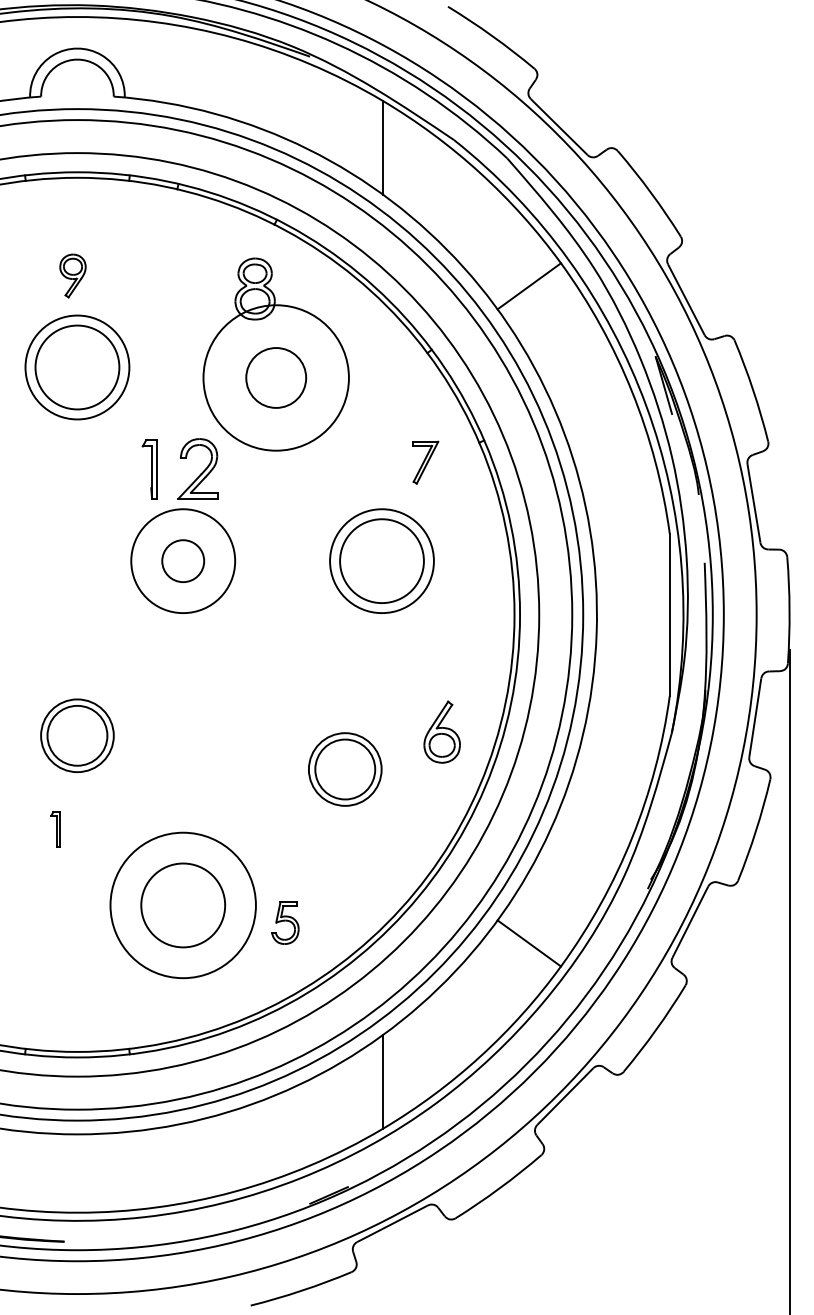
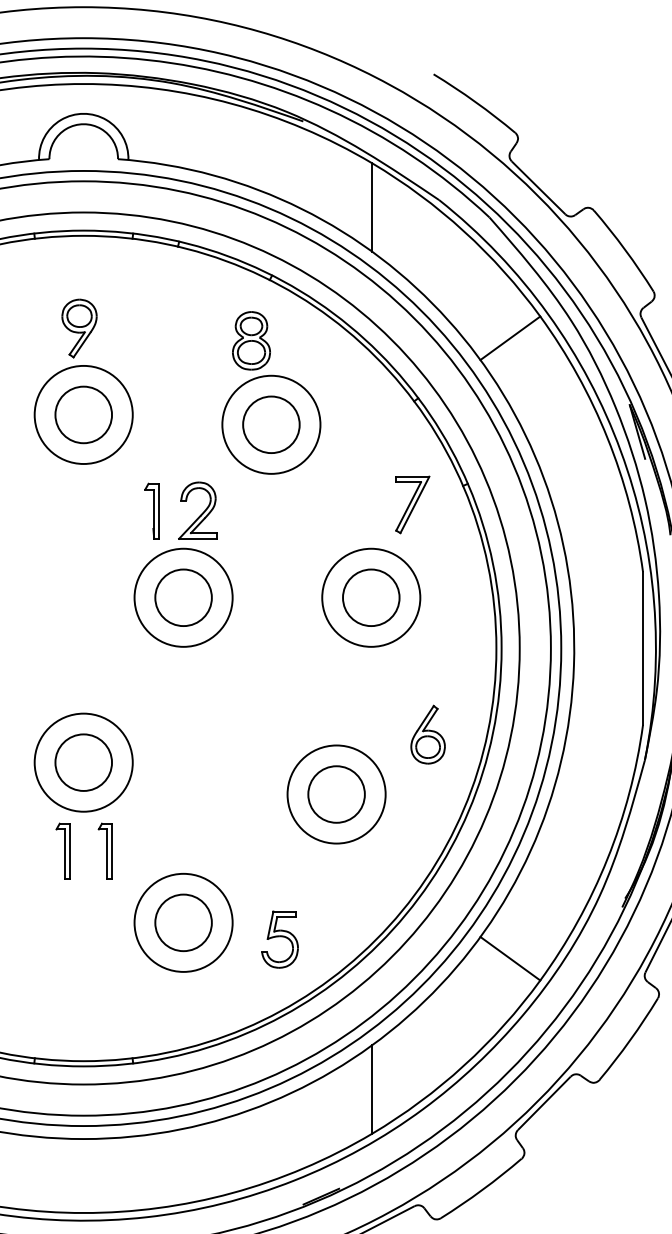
part: (72, 275) -> (79, 328), size x1.43
circle: (77, 367) -> (83, 414), size x0.71
circle: (276, 377) -> (271, 424), size x0.71
part: (425, 462) -> (412, 504), size x1.43
circle: (183, 561) -> (183, 598), size x1.43
circle: (381, 561) -> (370, 598), size x0.71
part: (441, 731) -> (427, 734), moved
circle: (77, 735) -> (83, 762), size x1.43
circle: (345, 769) -> (336, 794), size x1.43
part: (55, 829) -> (63, 851), size x1.67
part: (100, 829) -> (105, 851), added
circle: (183, 905) -> (183, 922), size x0.71
circle: (183, 905) -> (183, 922), size x0.71
part: (285, 922) -> (280, 938), size x1.43

